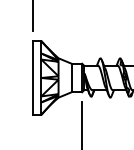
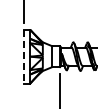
line: (33, 77) -> (24, 56), solid -> dashed

